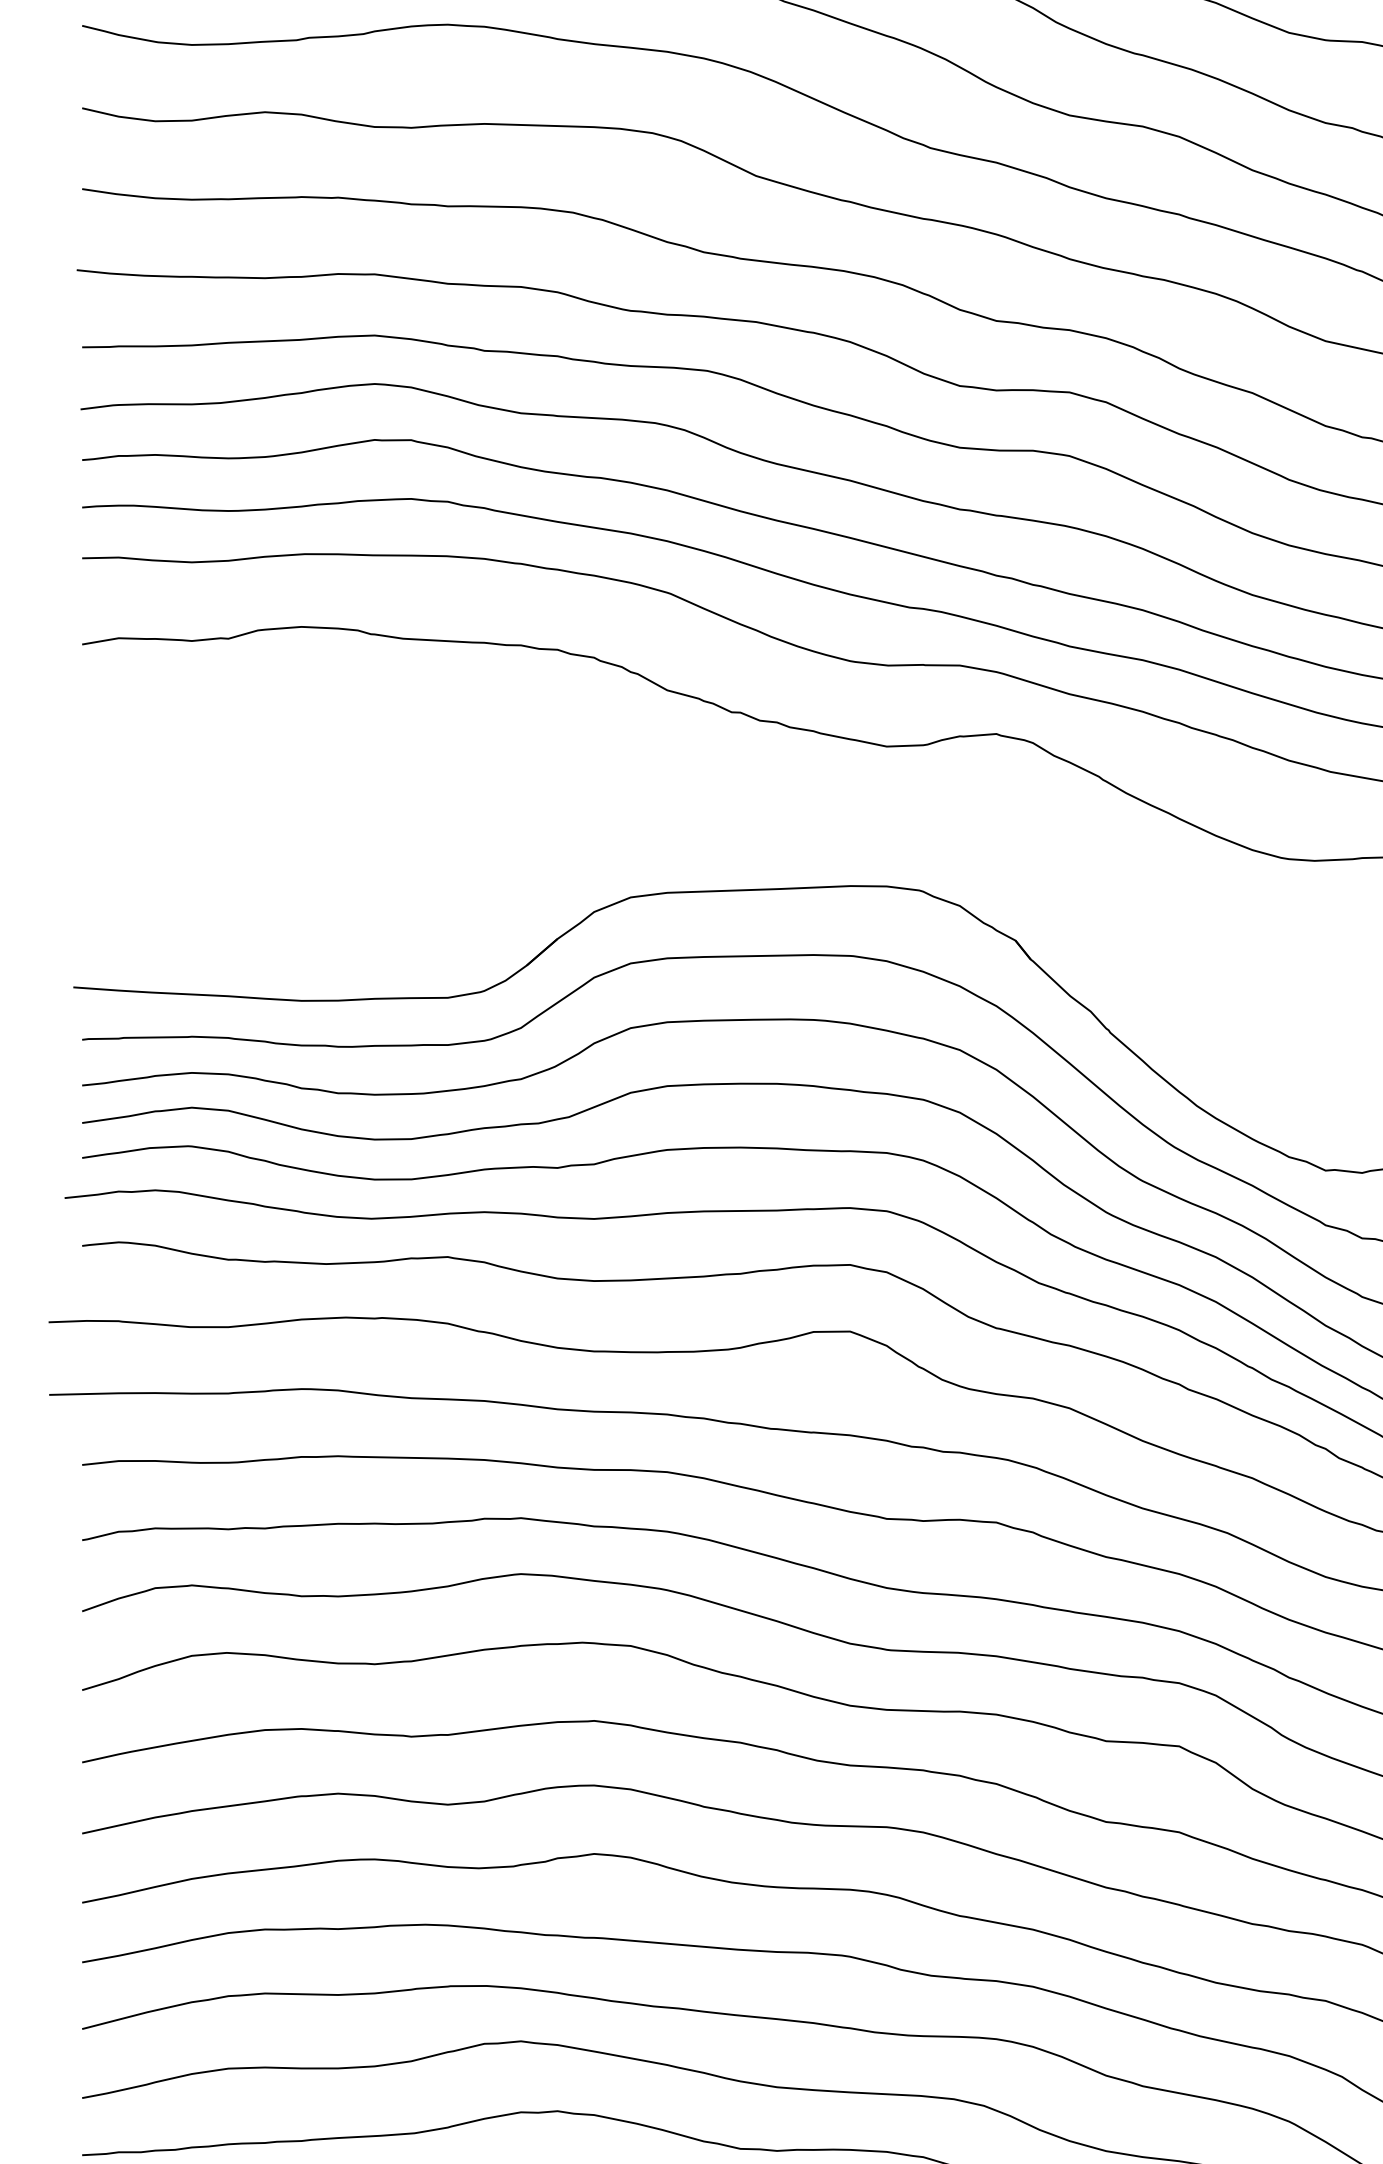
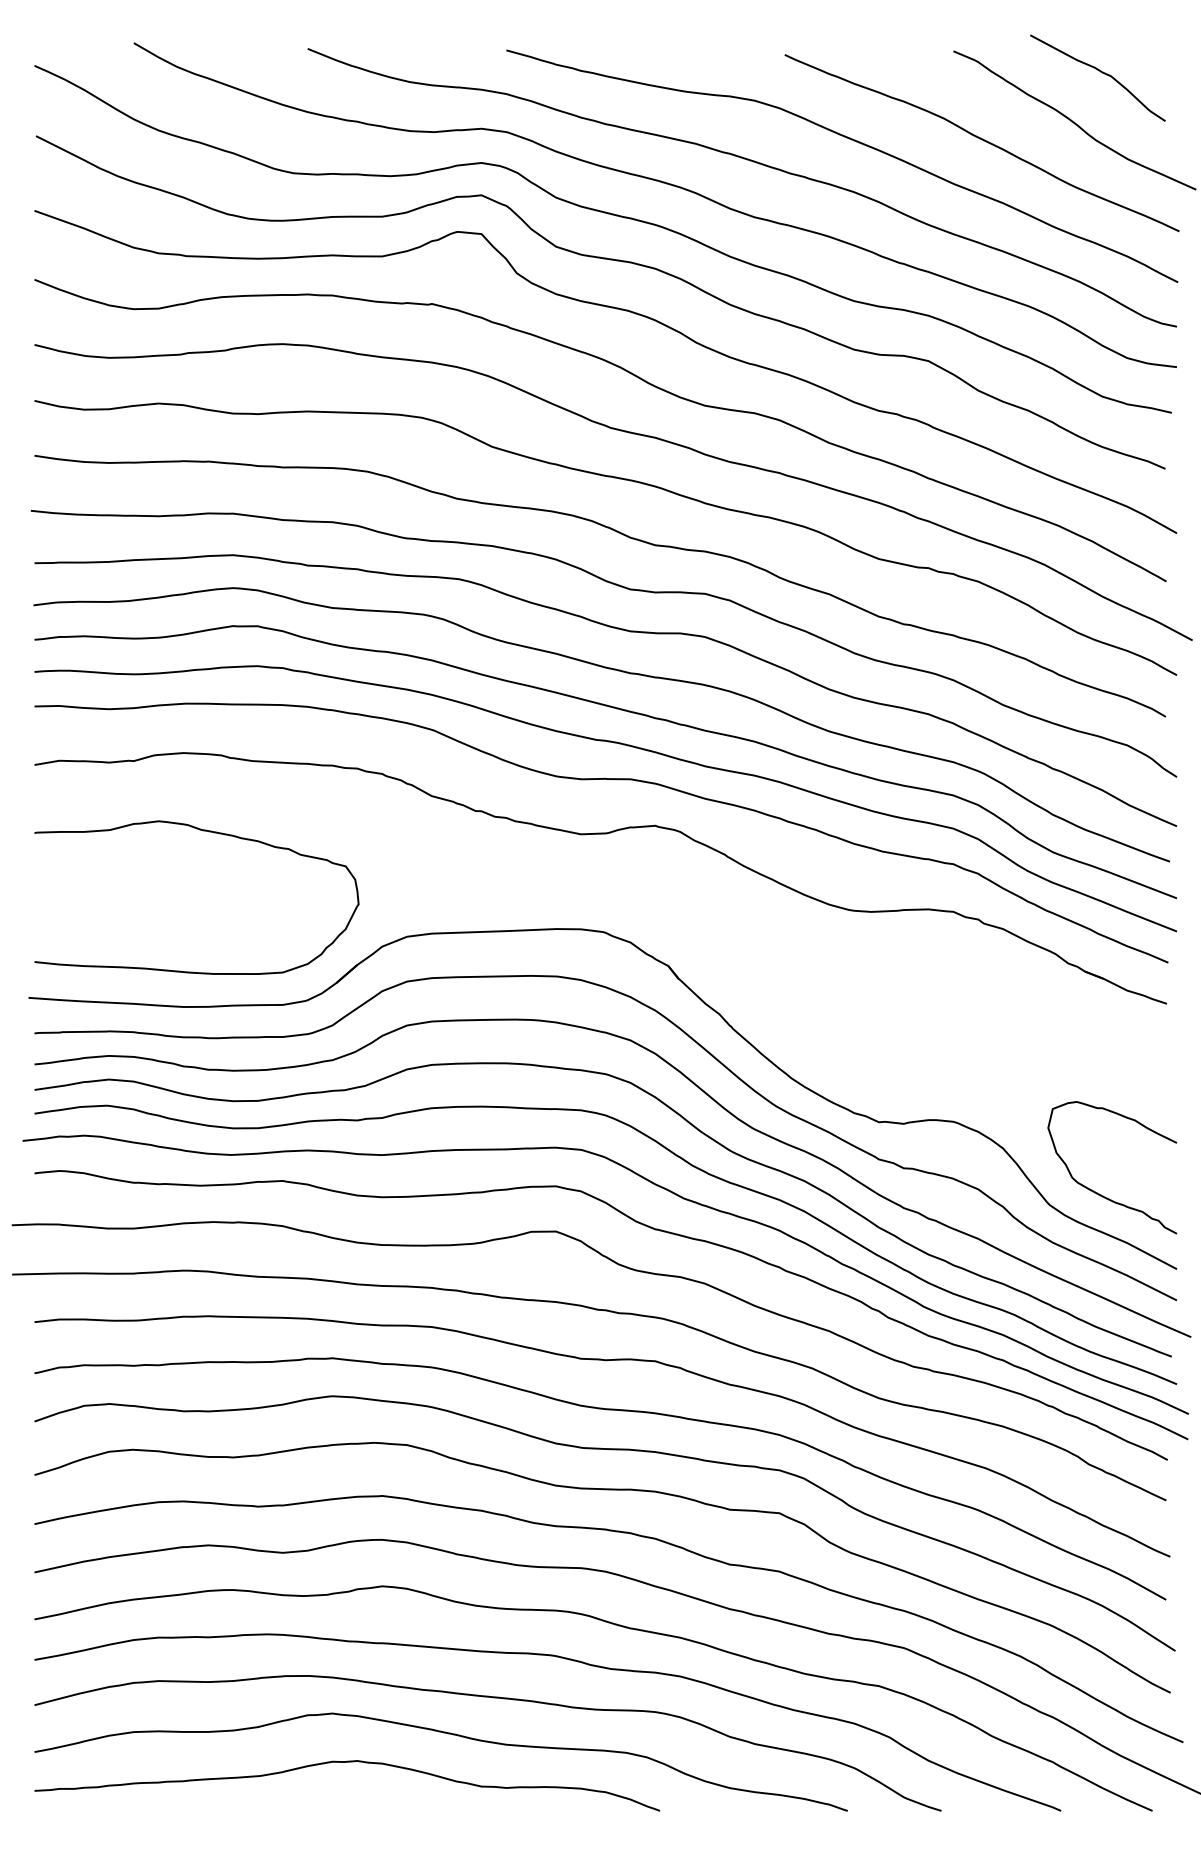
curve: (339, 743) -> (209, 832), added

